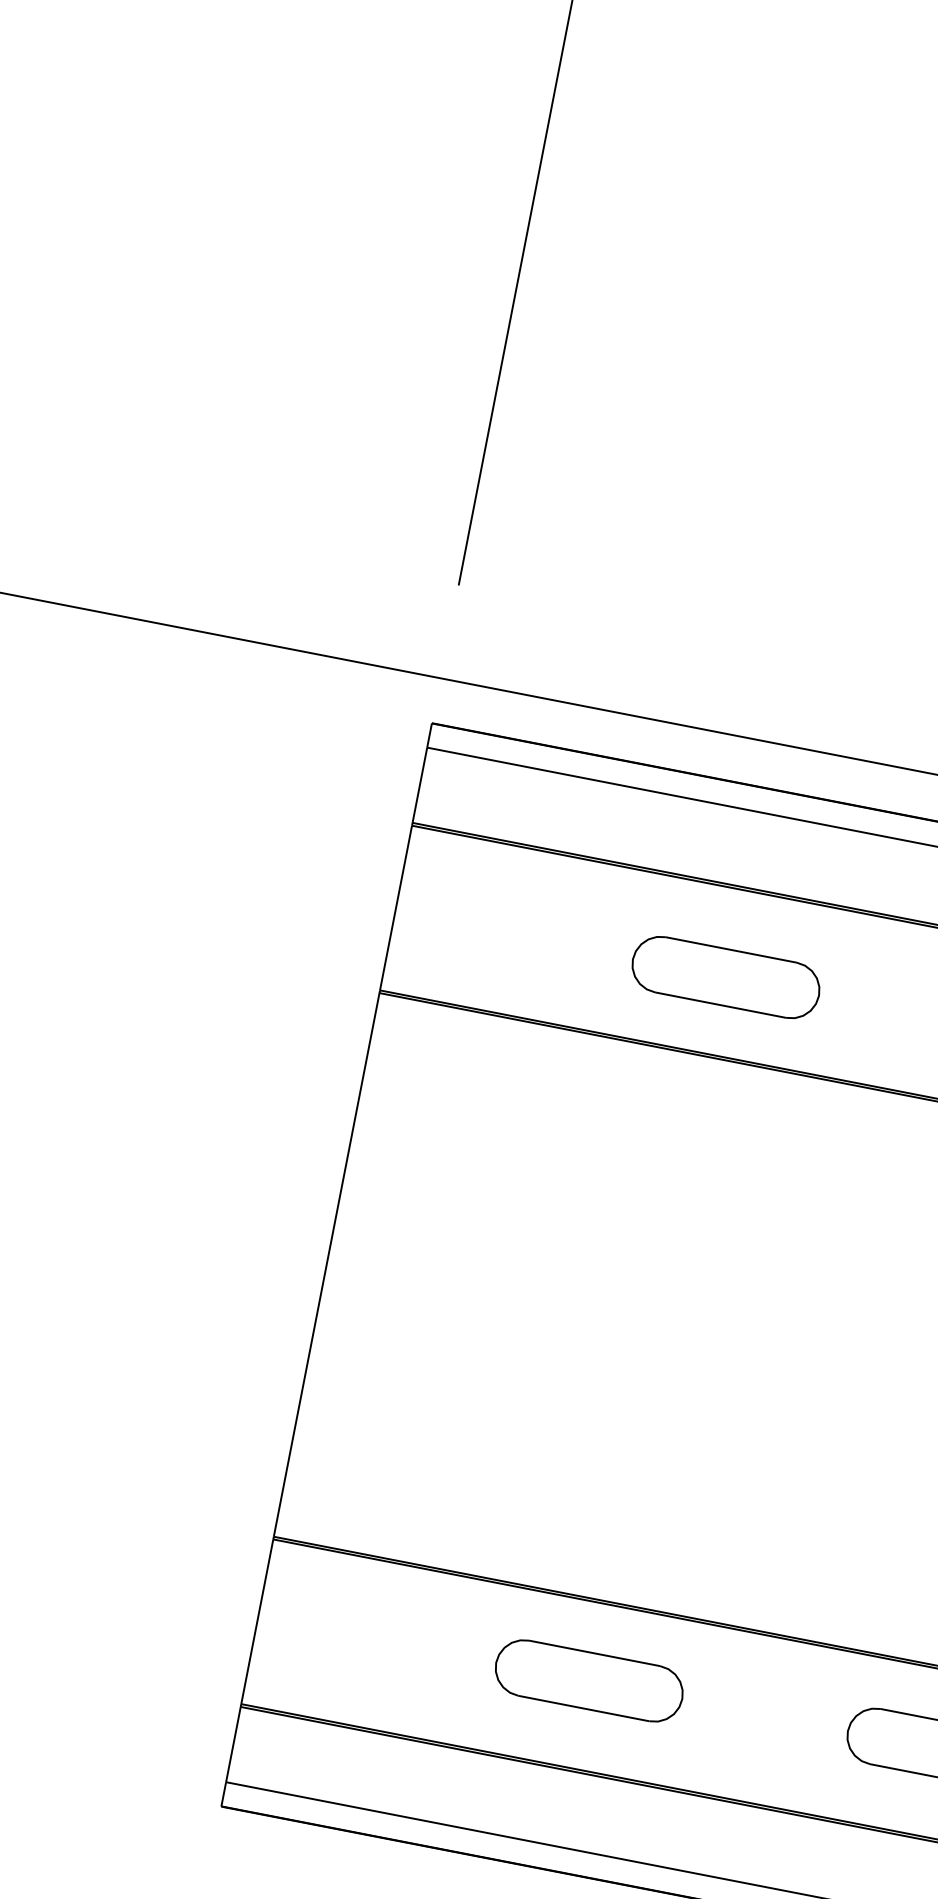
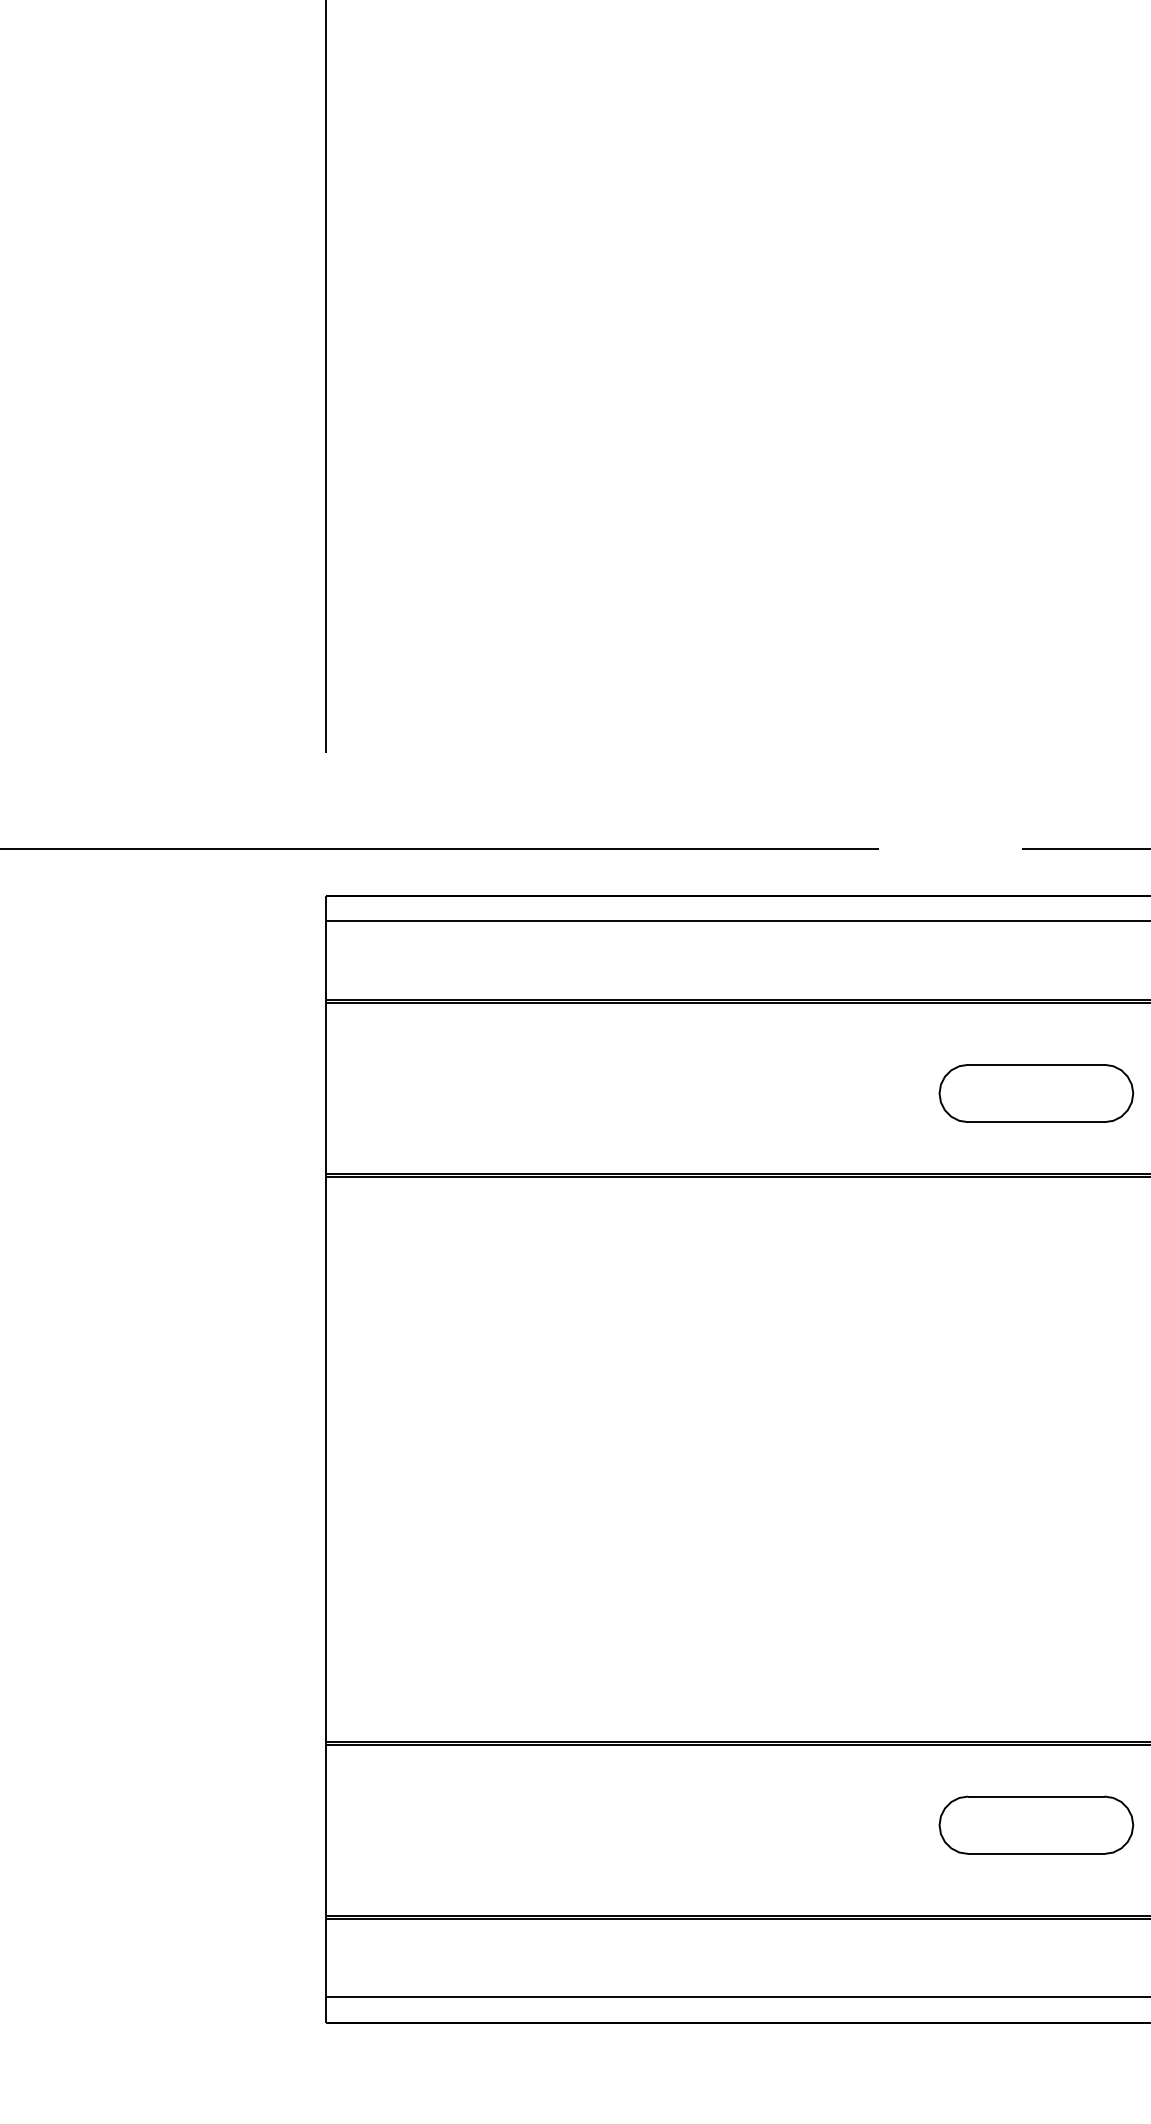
part: (725, 977) -> (670, 1093), removed
part: (589, 1680) -> (670, 1824), removed

